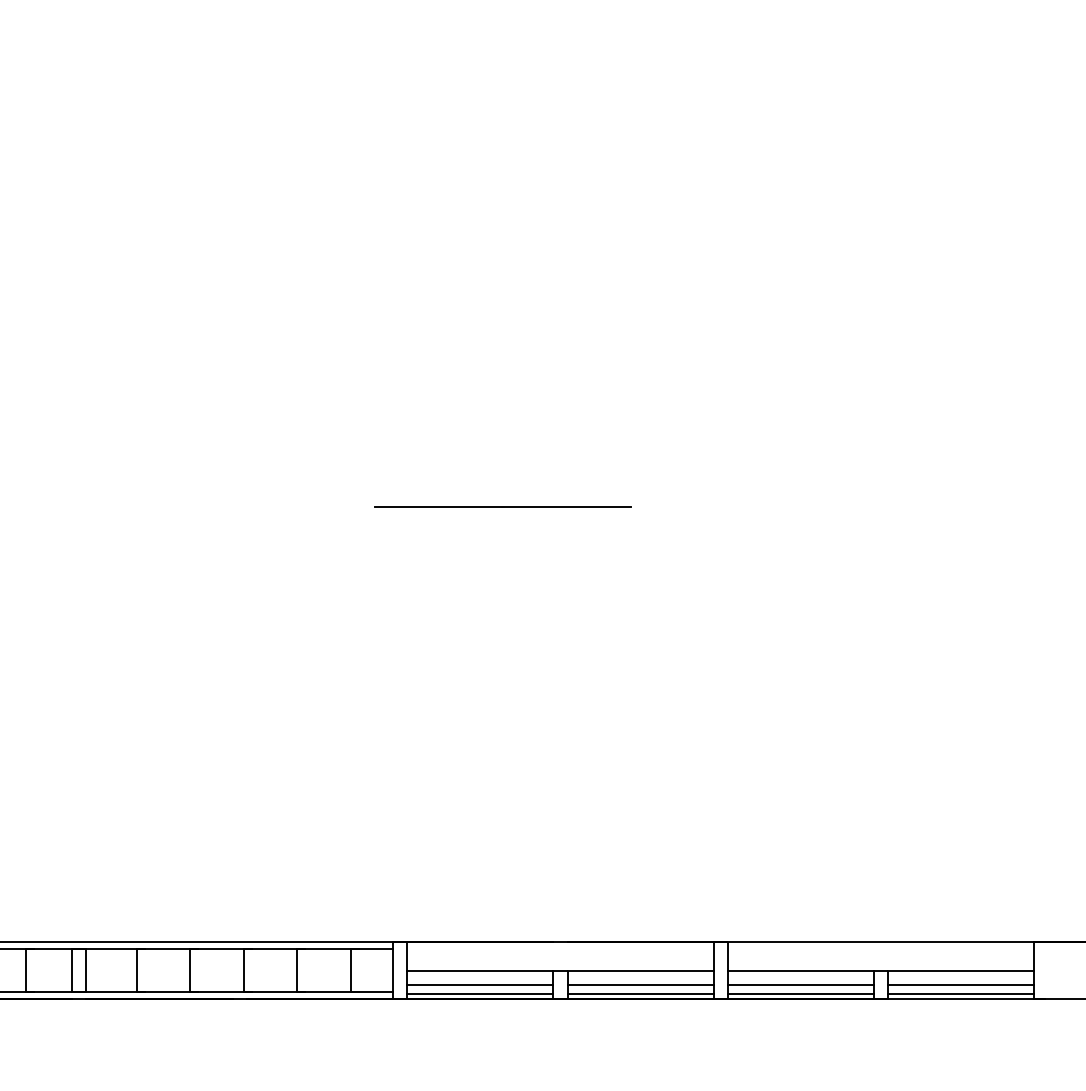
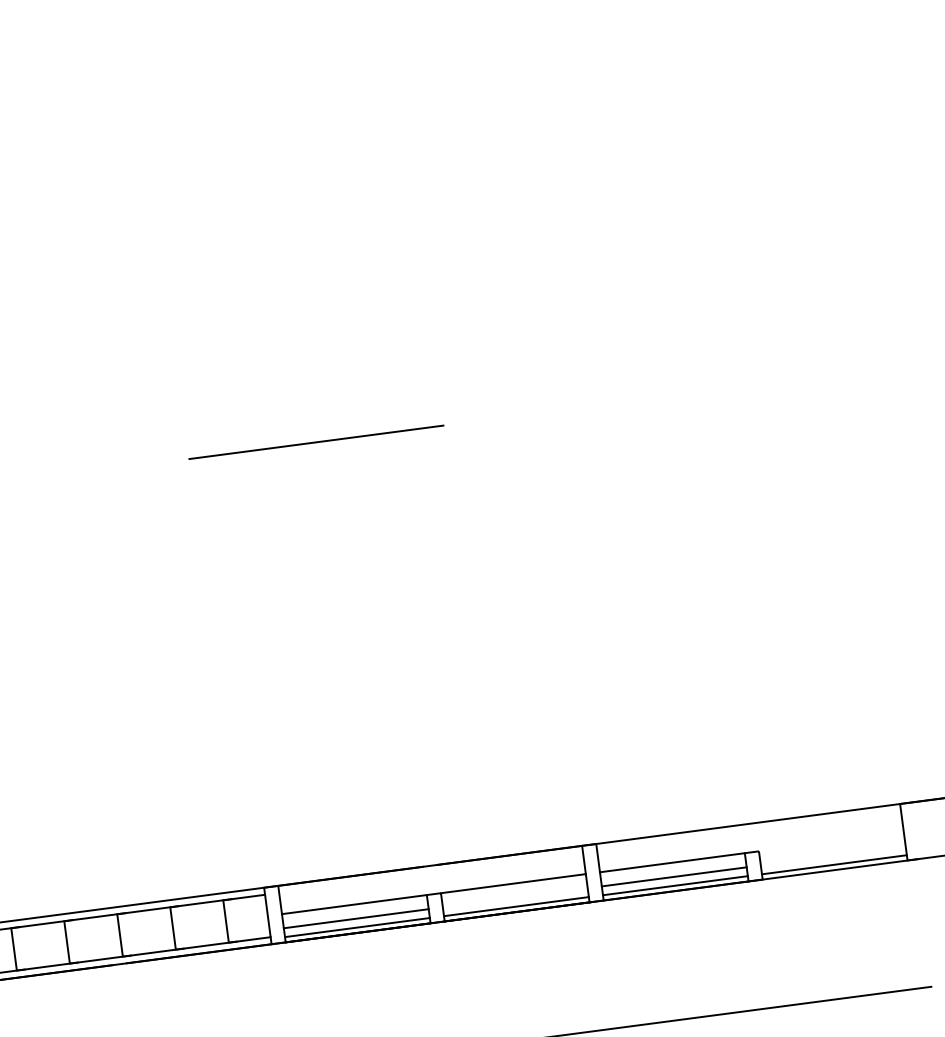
line: (961, 970) -> (831, 841), removed
line: (640, 984) -> (515, 897), removed
line: (961, 984) -> (833, 855), removed

